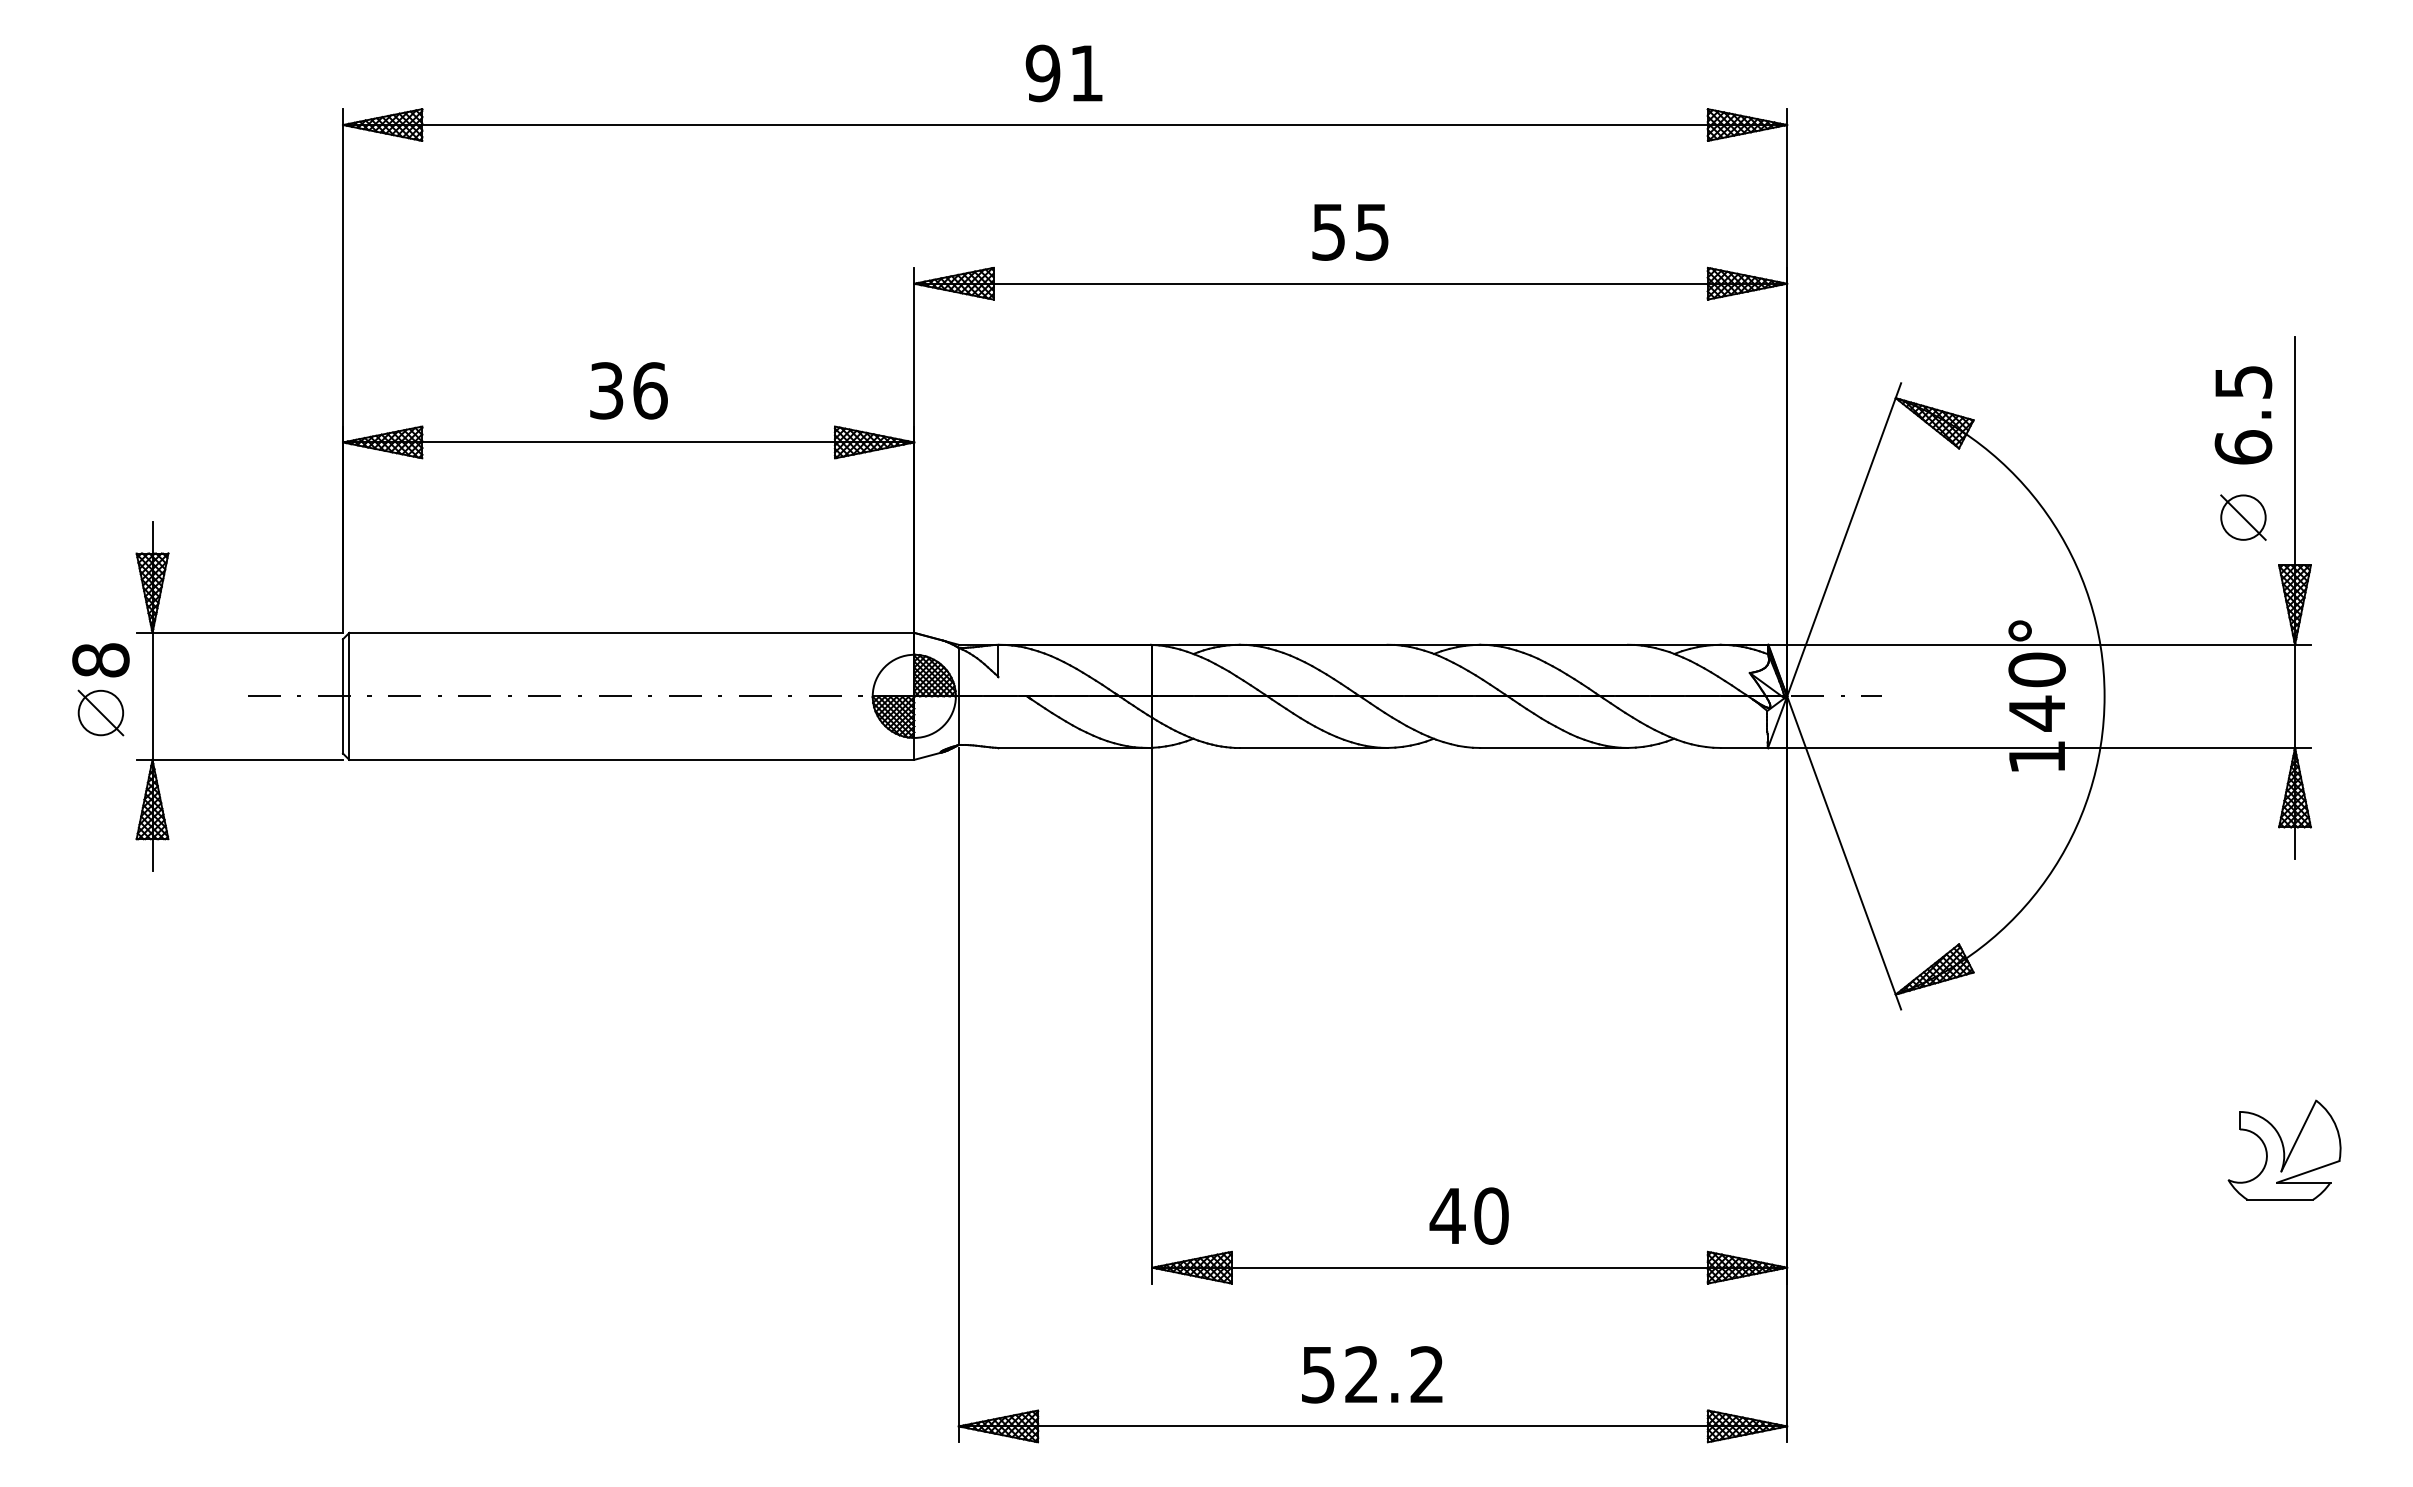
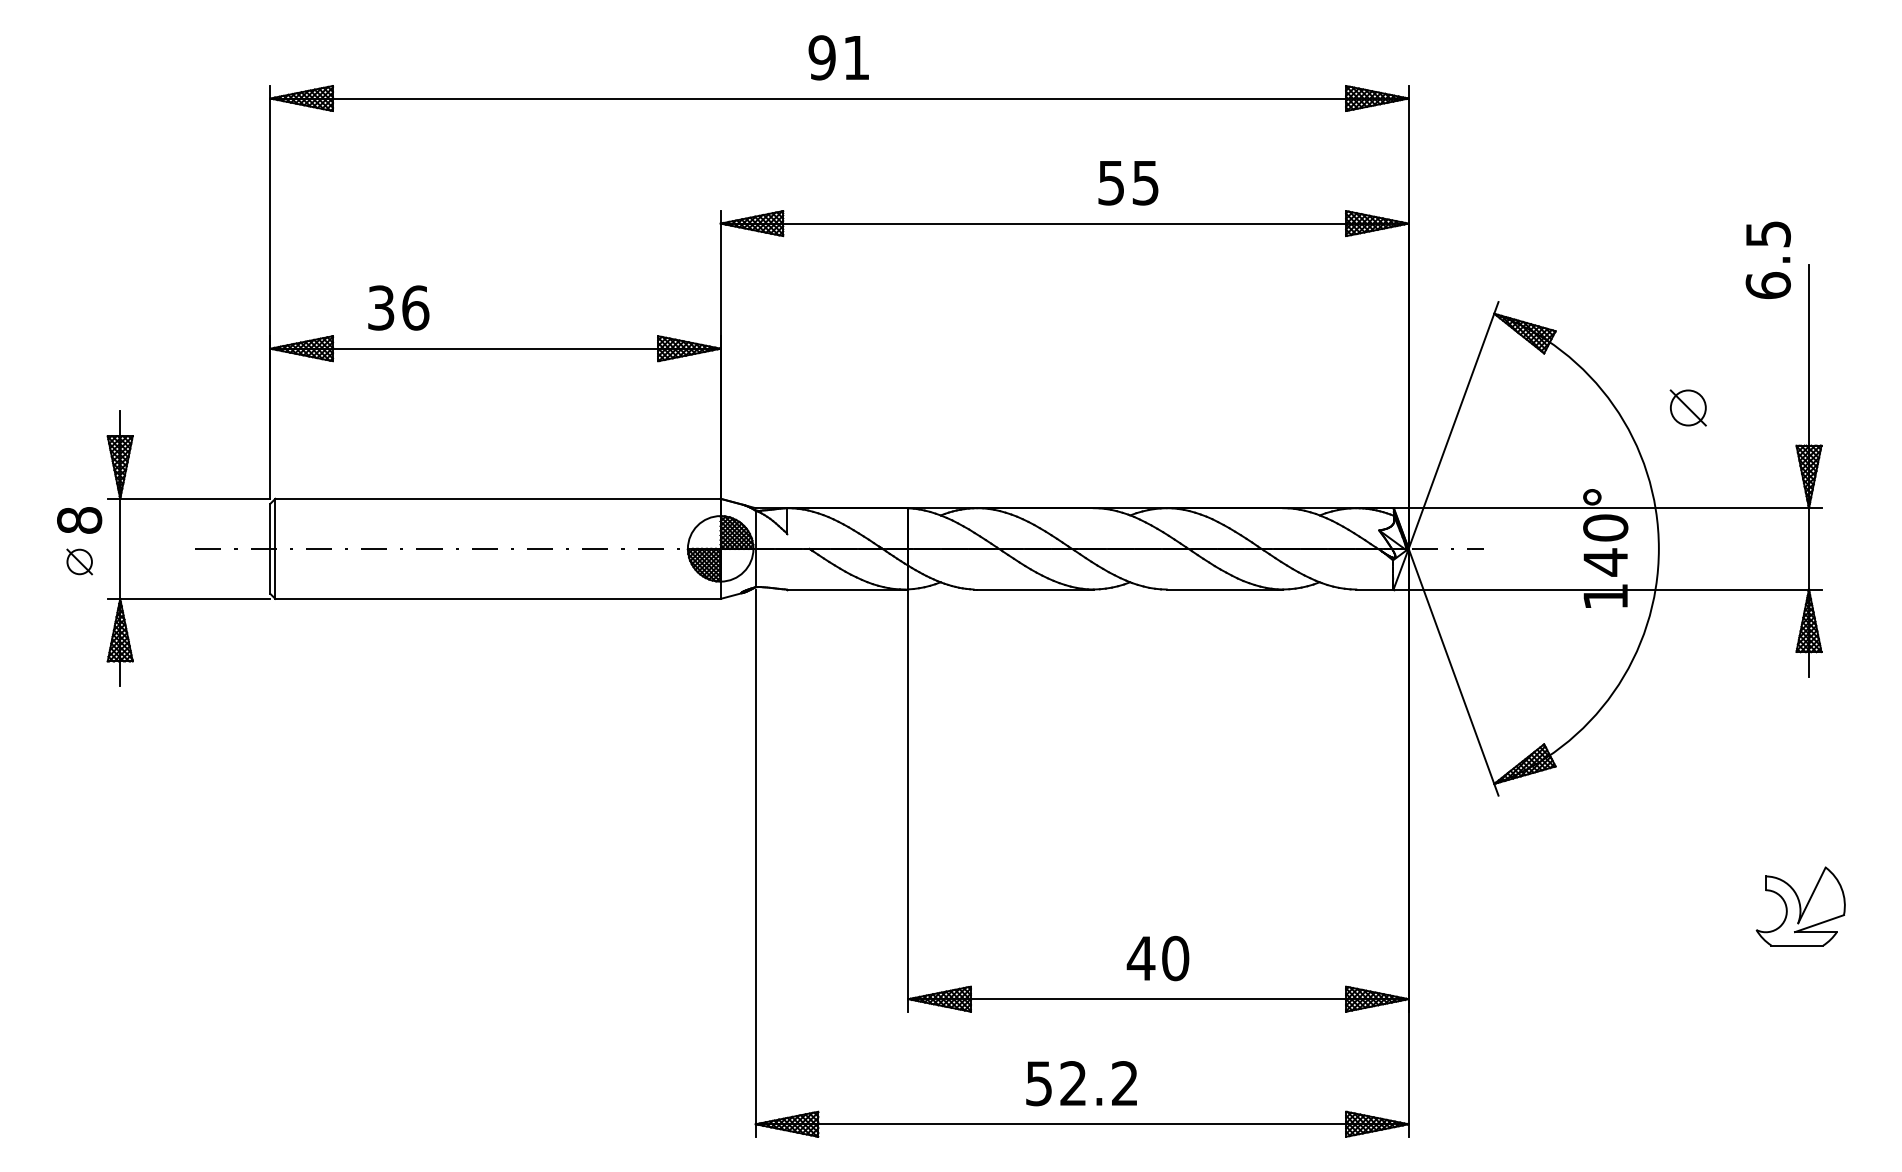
text: (1350, 232) -> (1128, 183), moved
text: (628, 390) -> (398, 307), moved
text: (2242, 414) -> (1767, 259), moved
part: (2242, 517) -> (1687, 407), moved
part: (100, 712) -> (79, 561), size x0.7

